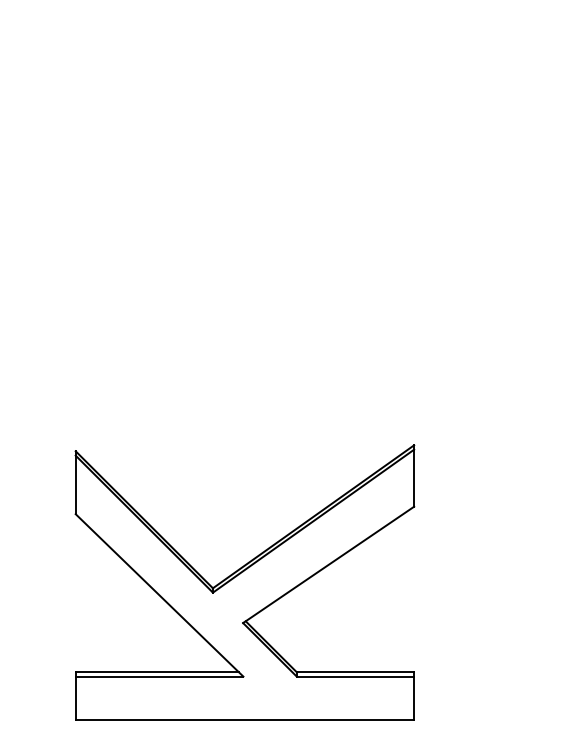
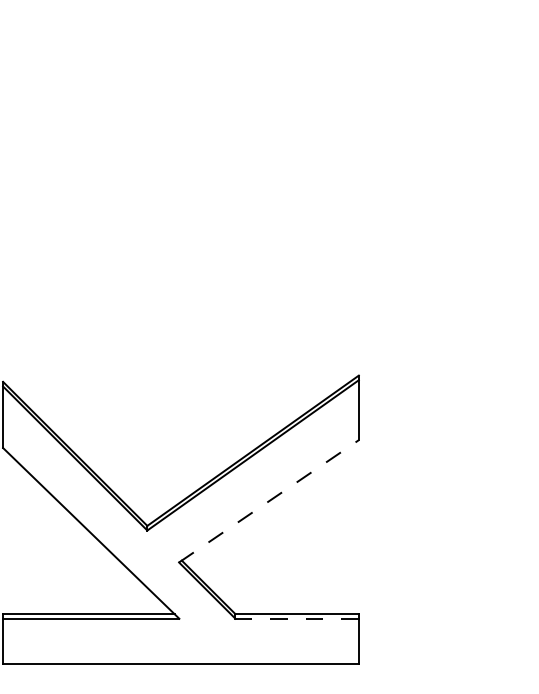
line: (329, 564) -> (269, 500), solid -> dashed
line: (355, 676) -> (297, 618), solid -> dashed

